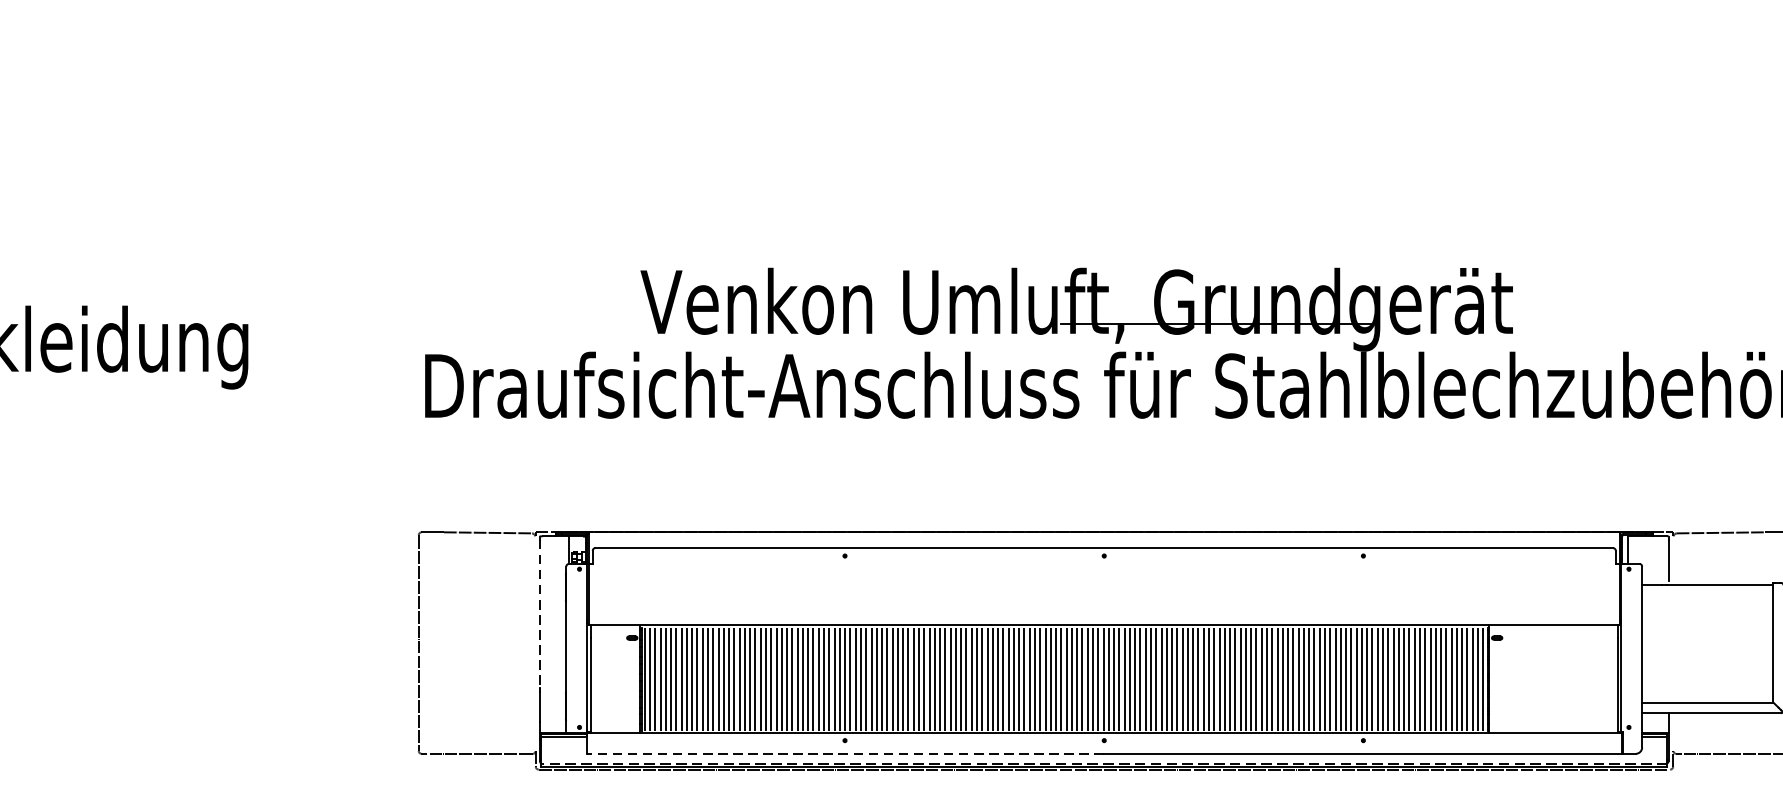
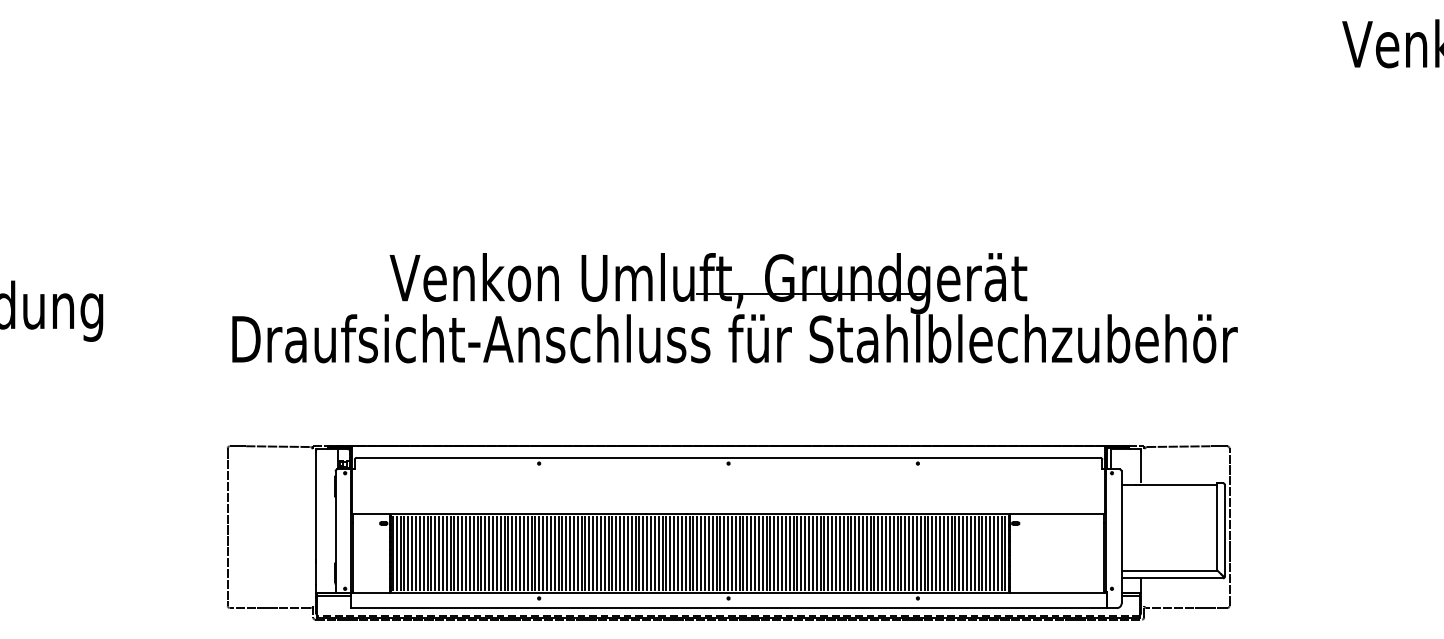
line: (540, 614) -> (316, 506), dashed -> solid
line: (845, 754) -> (539, 608), dashed -> solid

